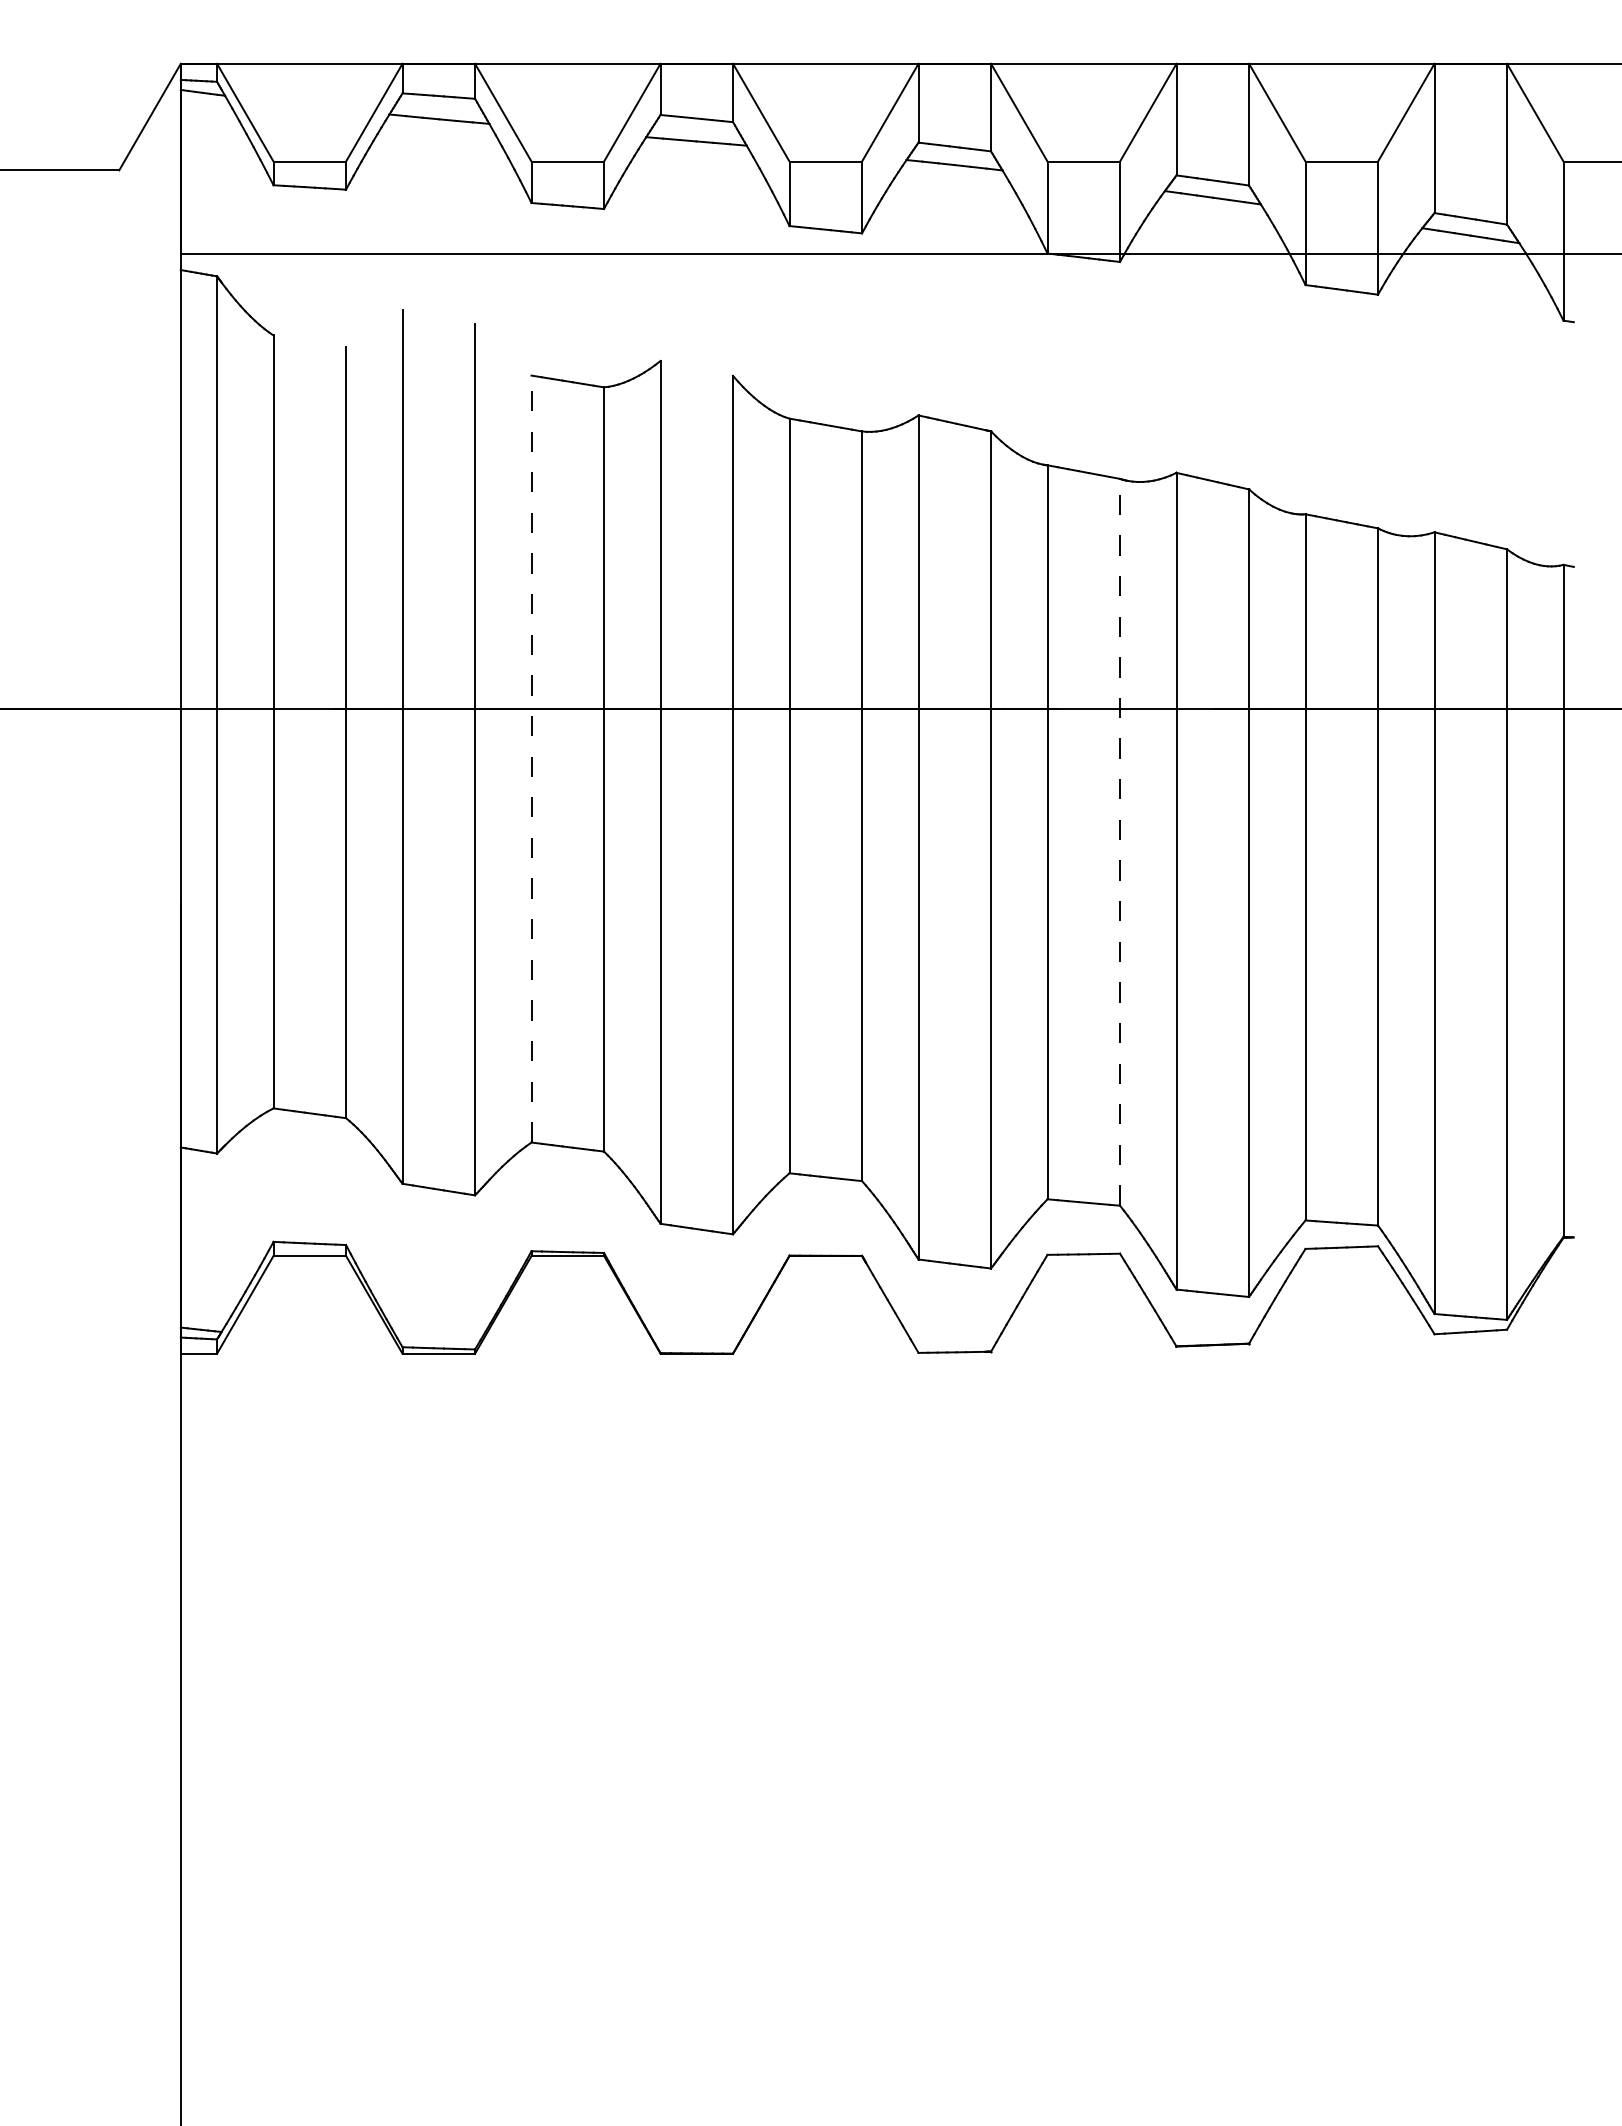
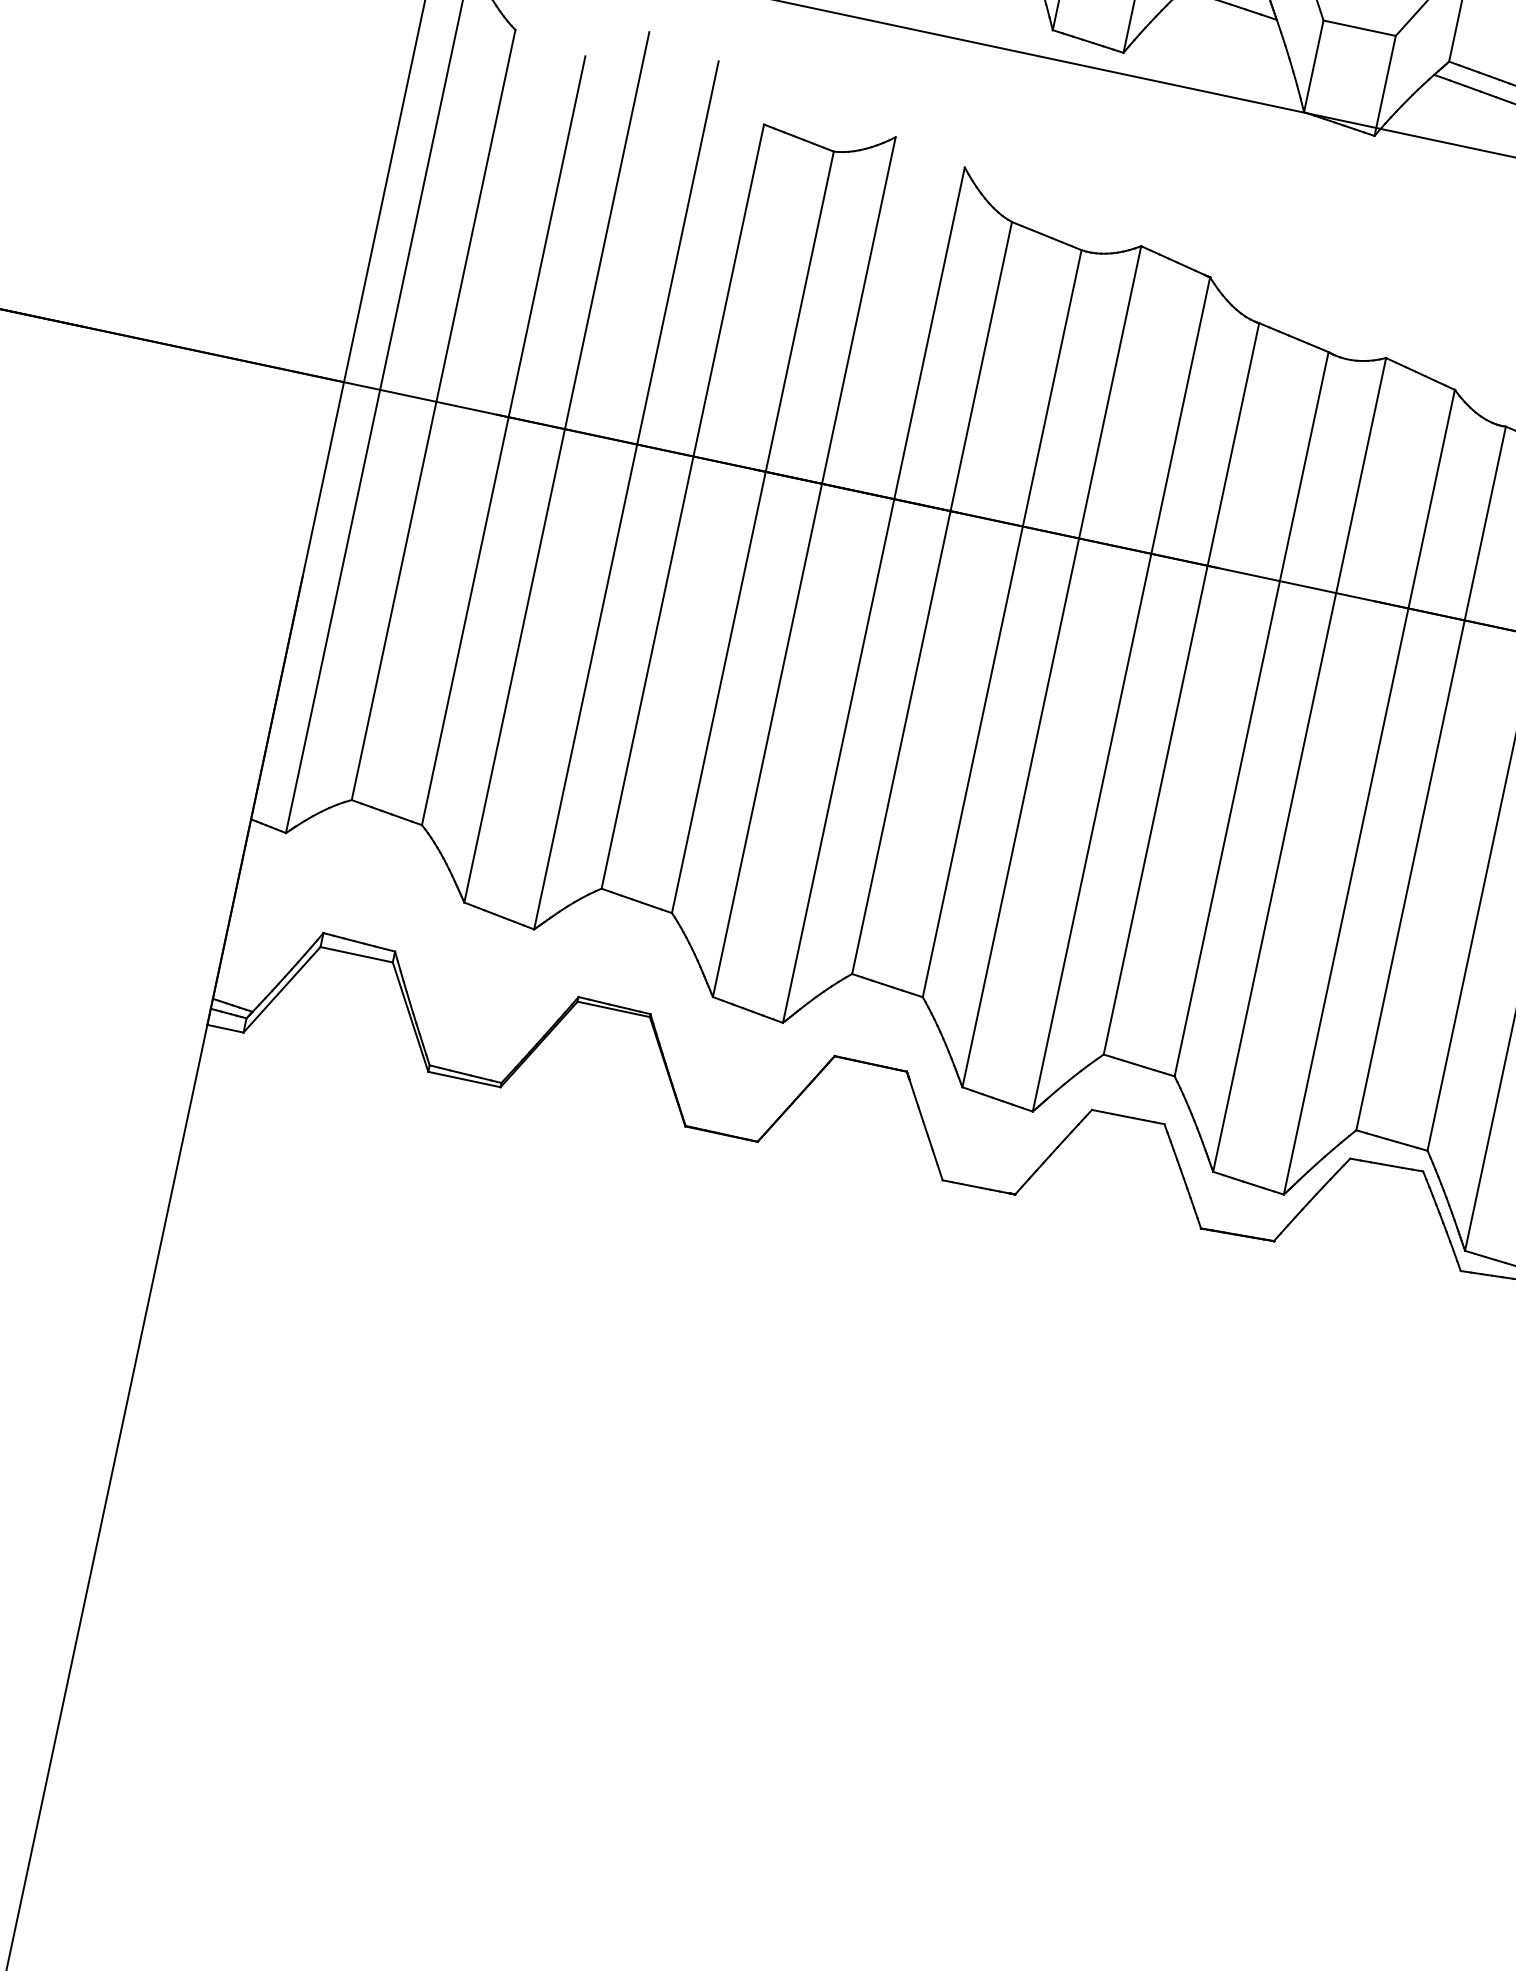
line: (531, 758) -> (682, 506), dashed -> solid
line: (1120, 841) -> (1252, 713), dashed -> solid

